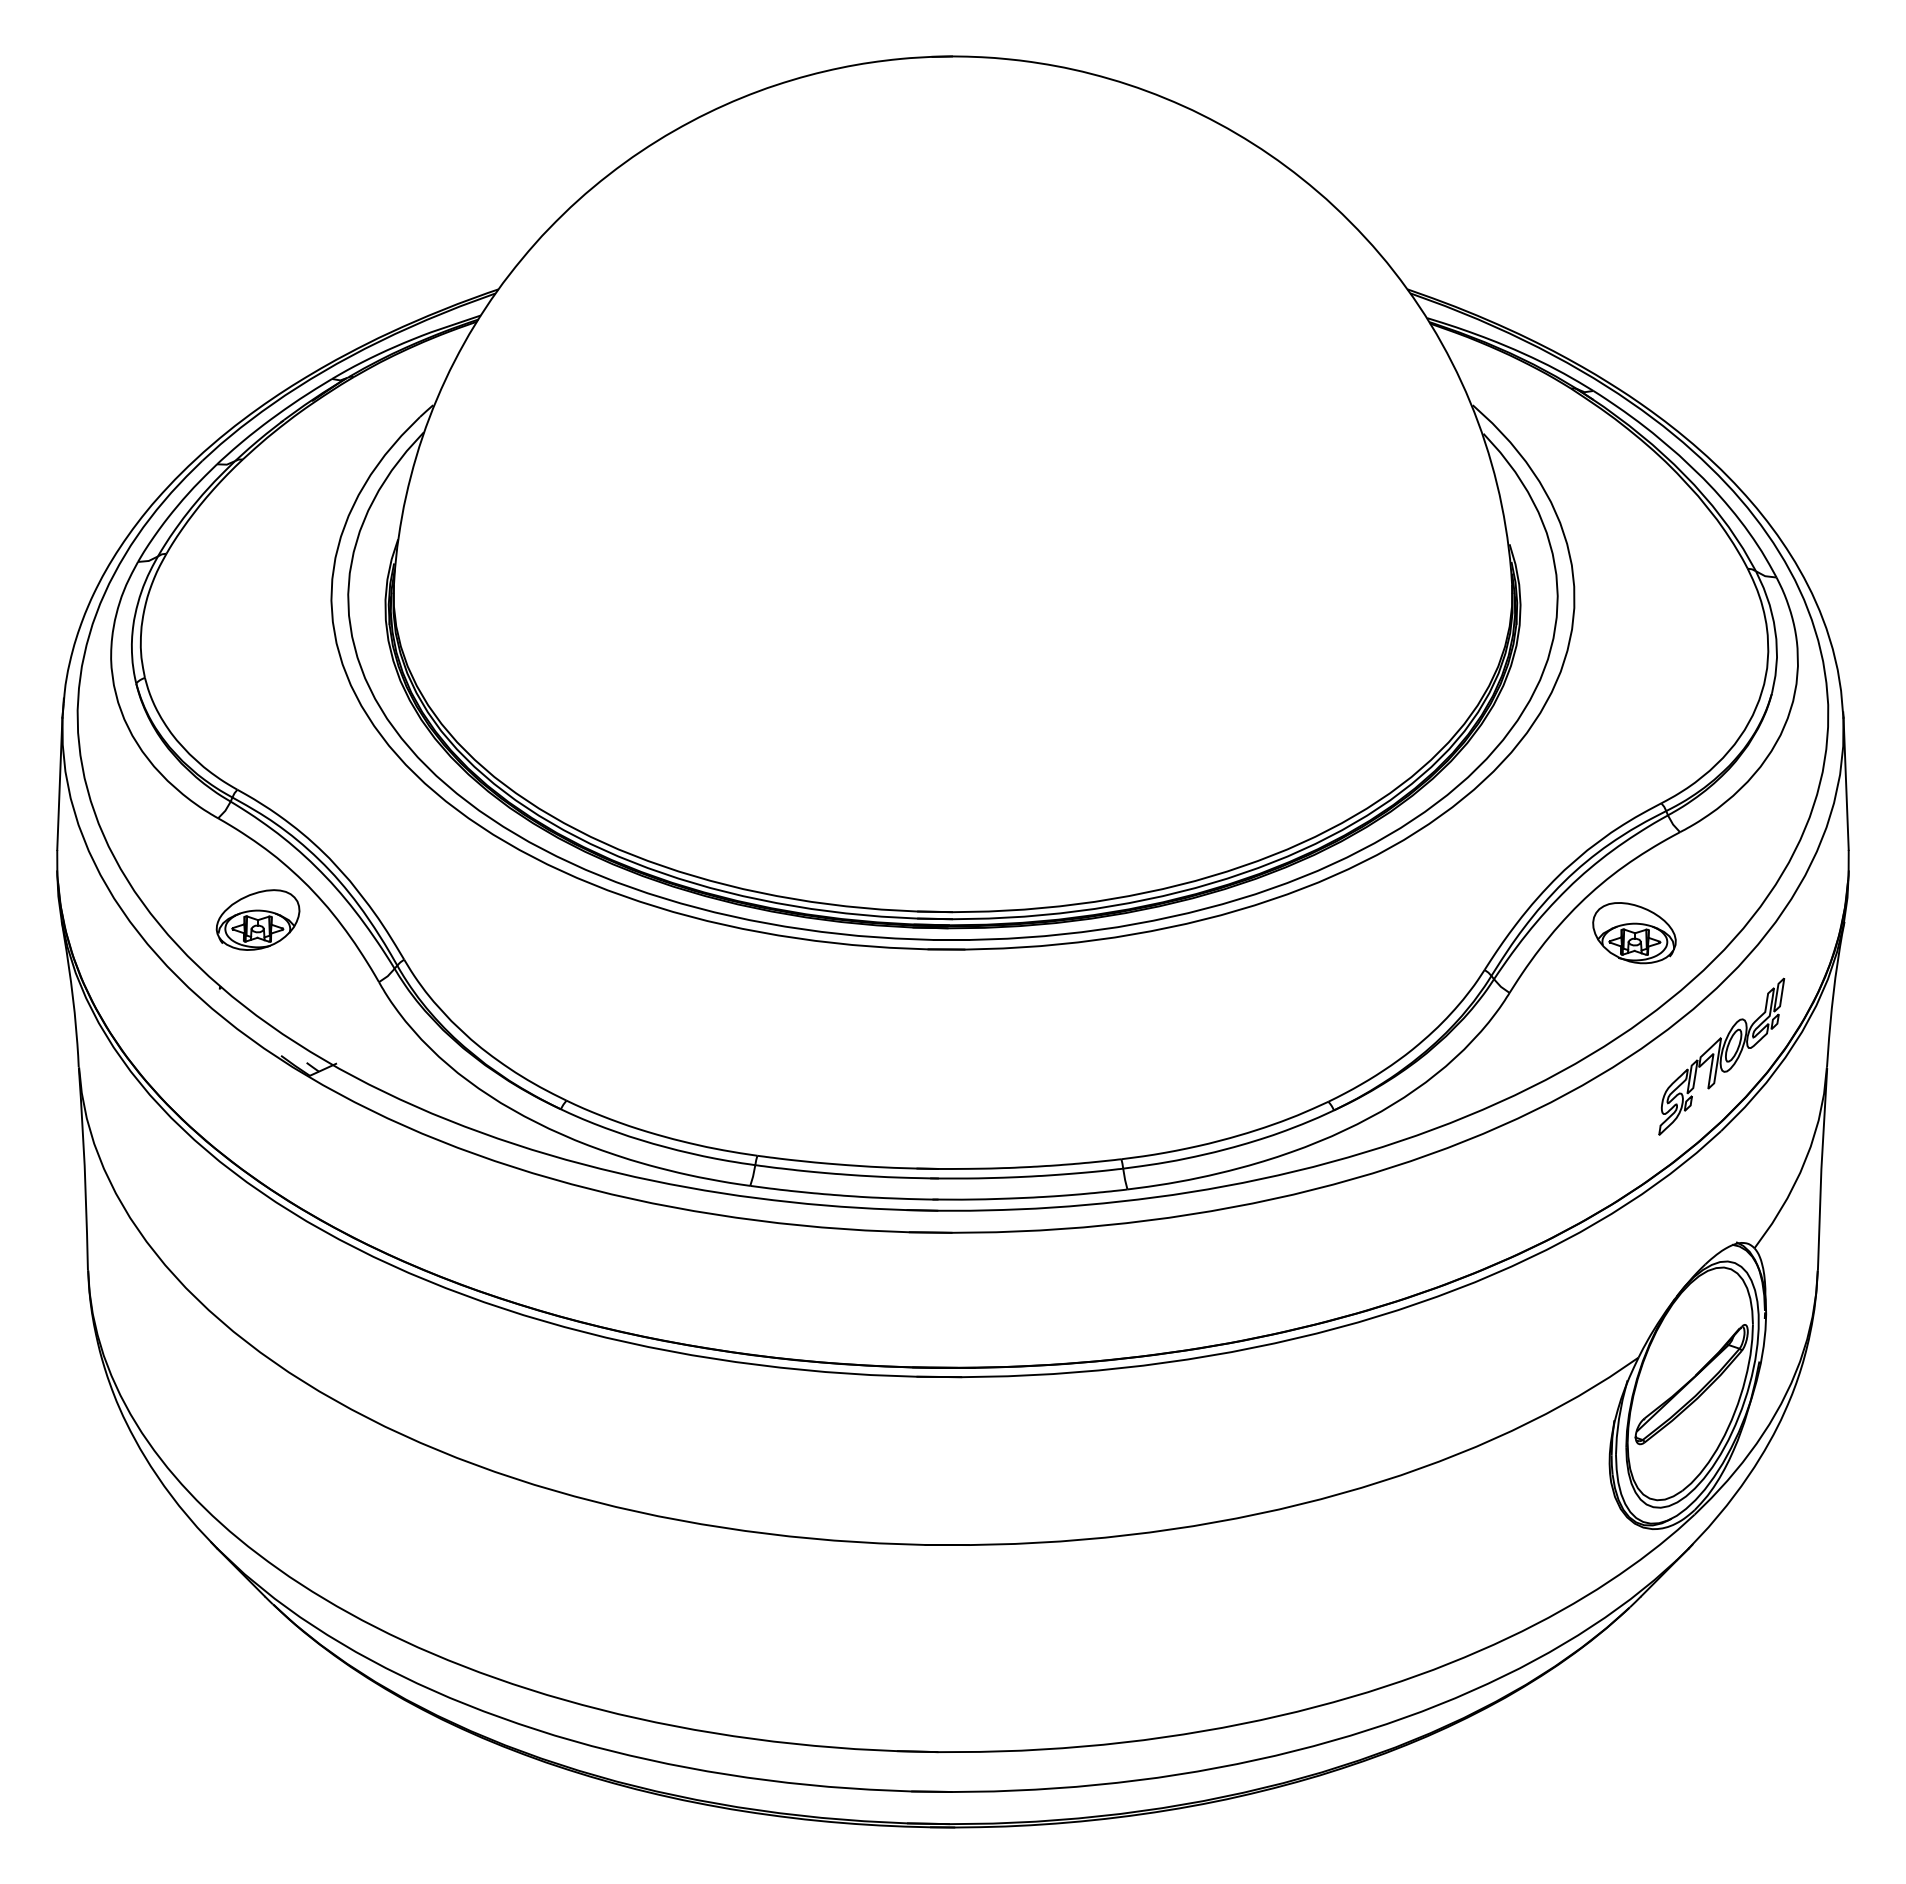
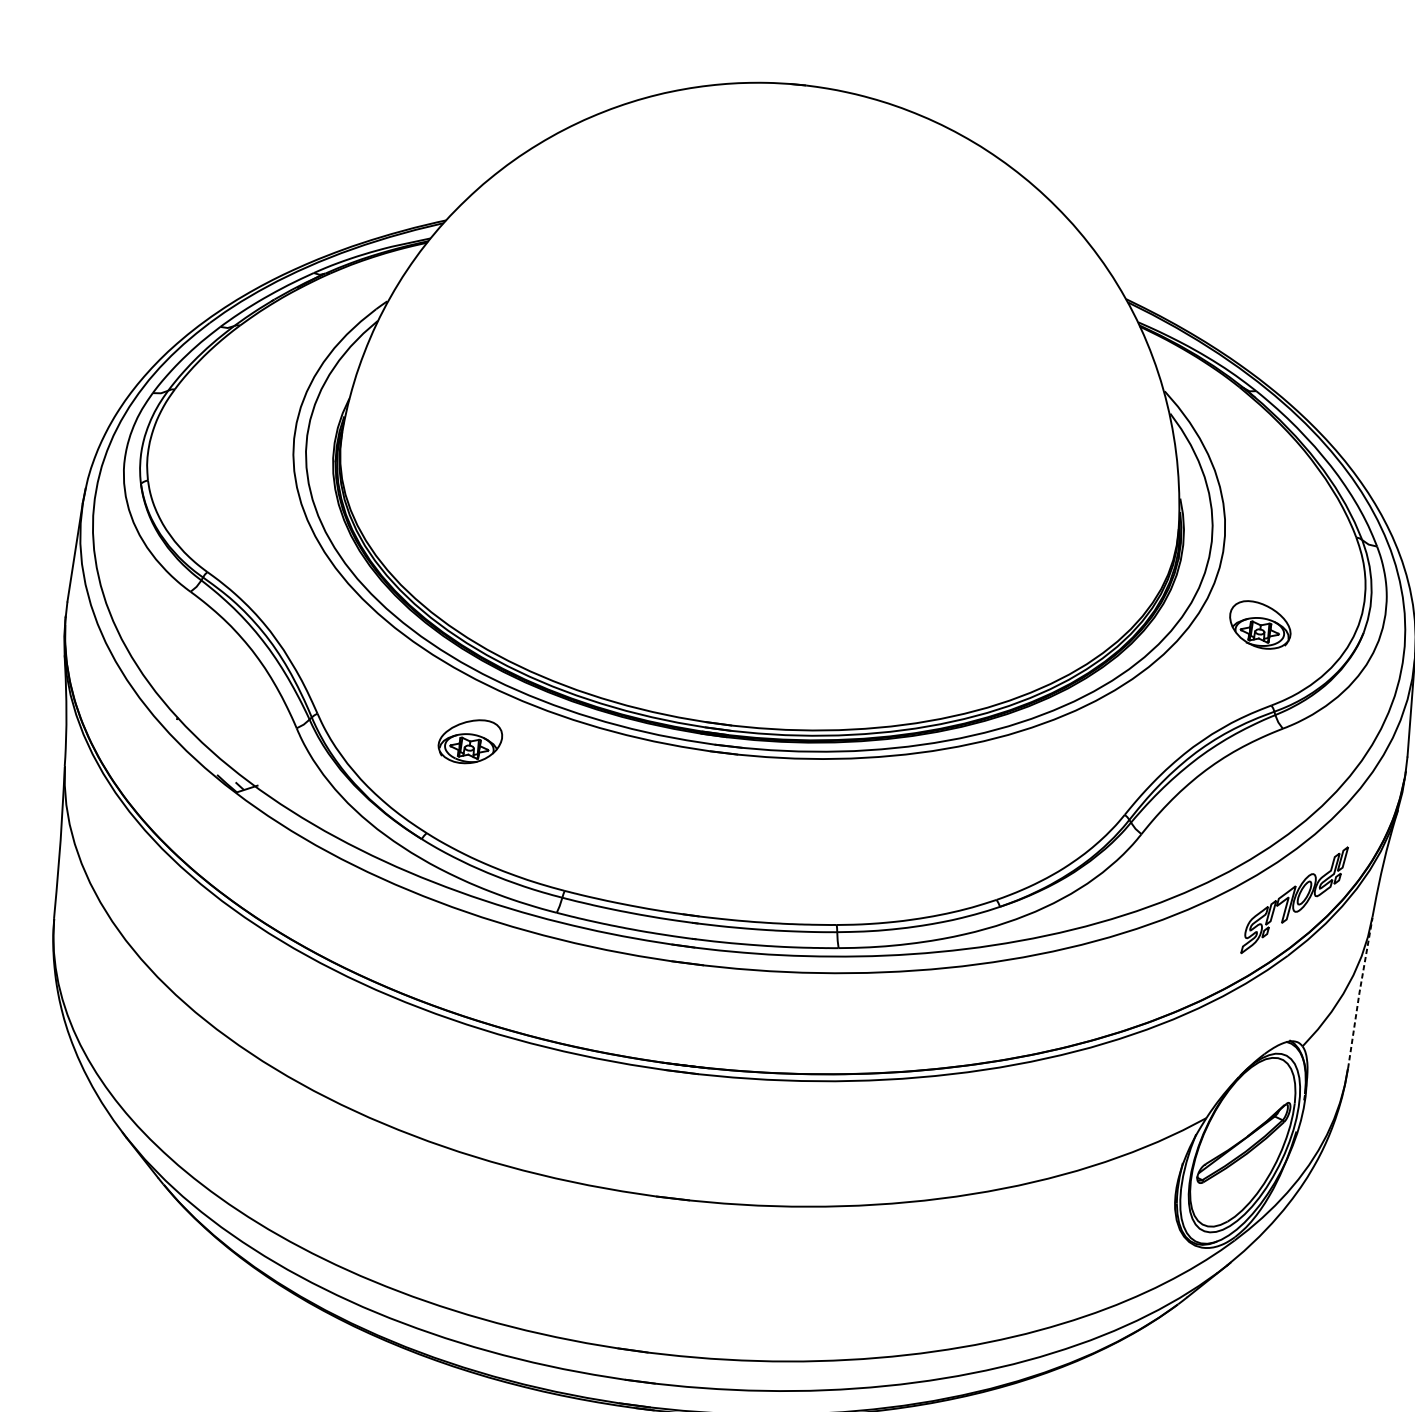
part: (257, 919) -> (469, 741), moved
part: (1634, 933) -> (1260, 625), moved
line: (1821, 1169) -> (1359, 993), solid -> dashed

